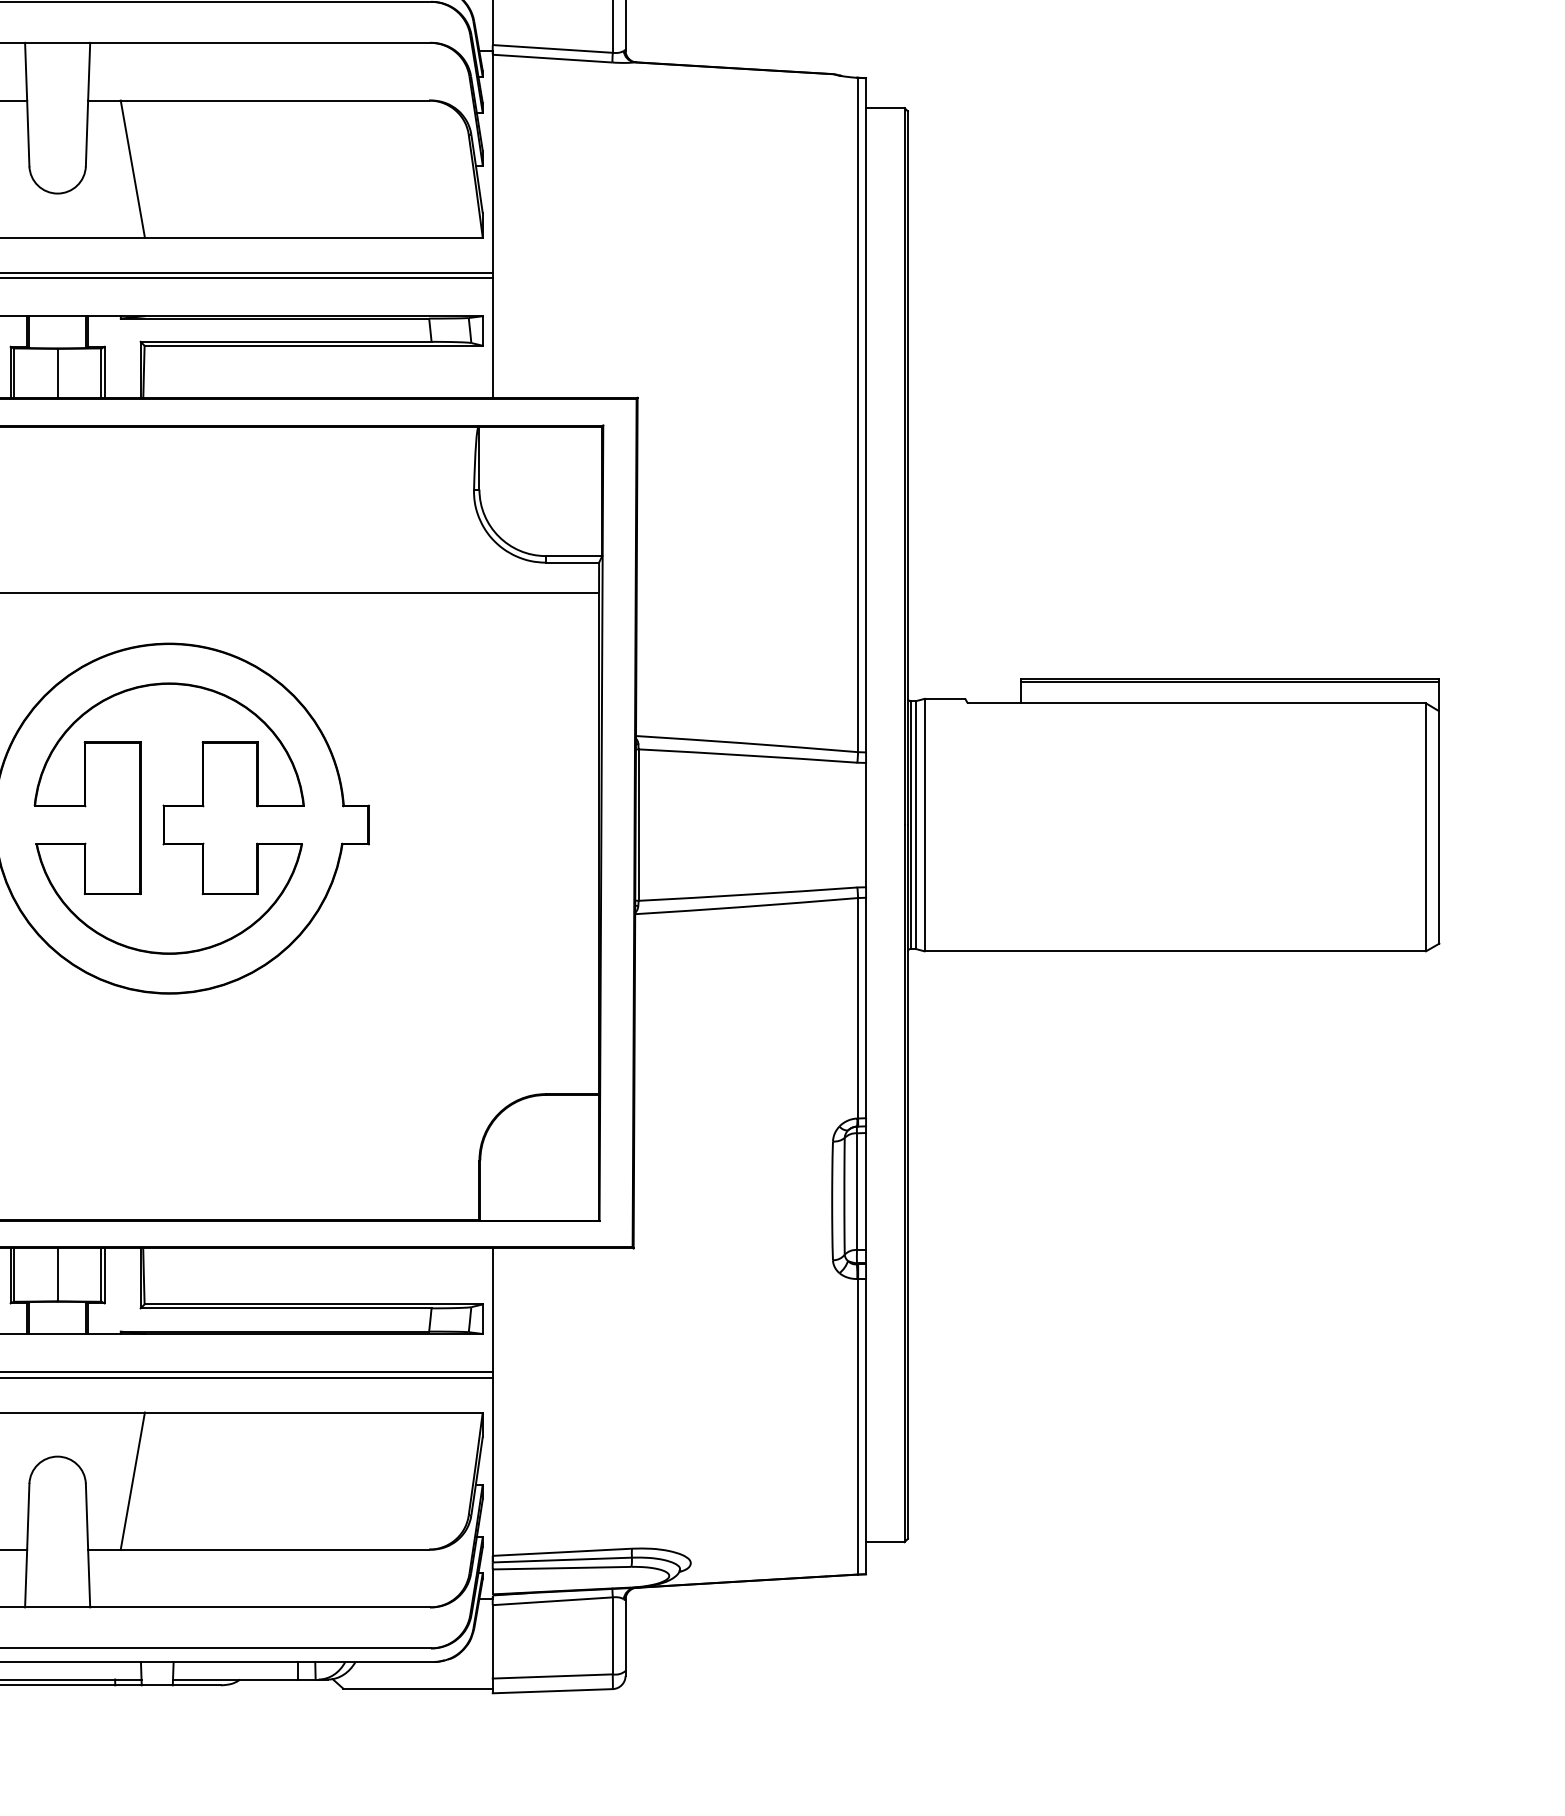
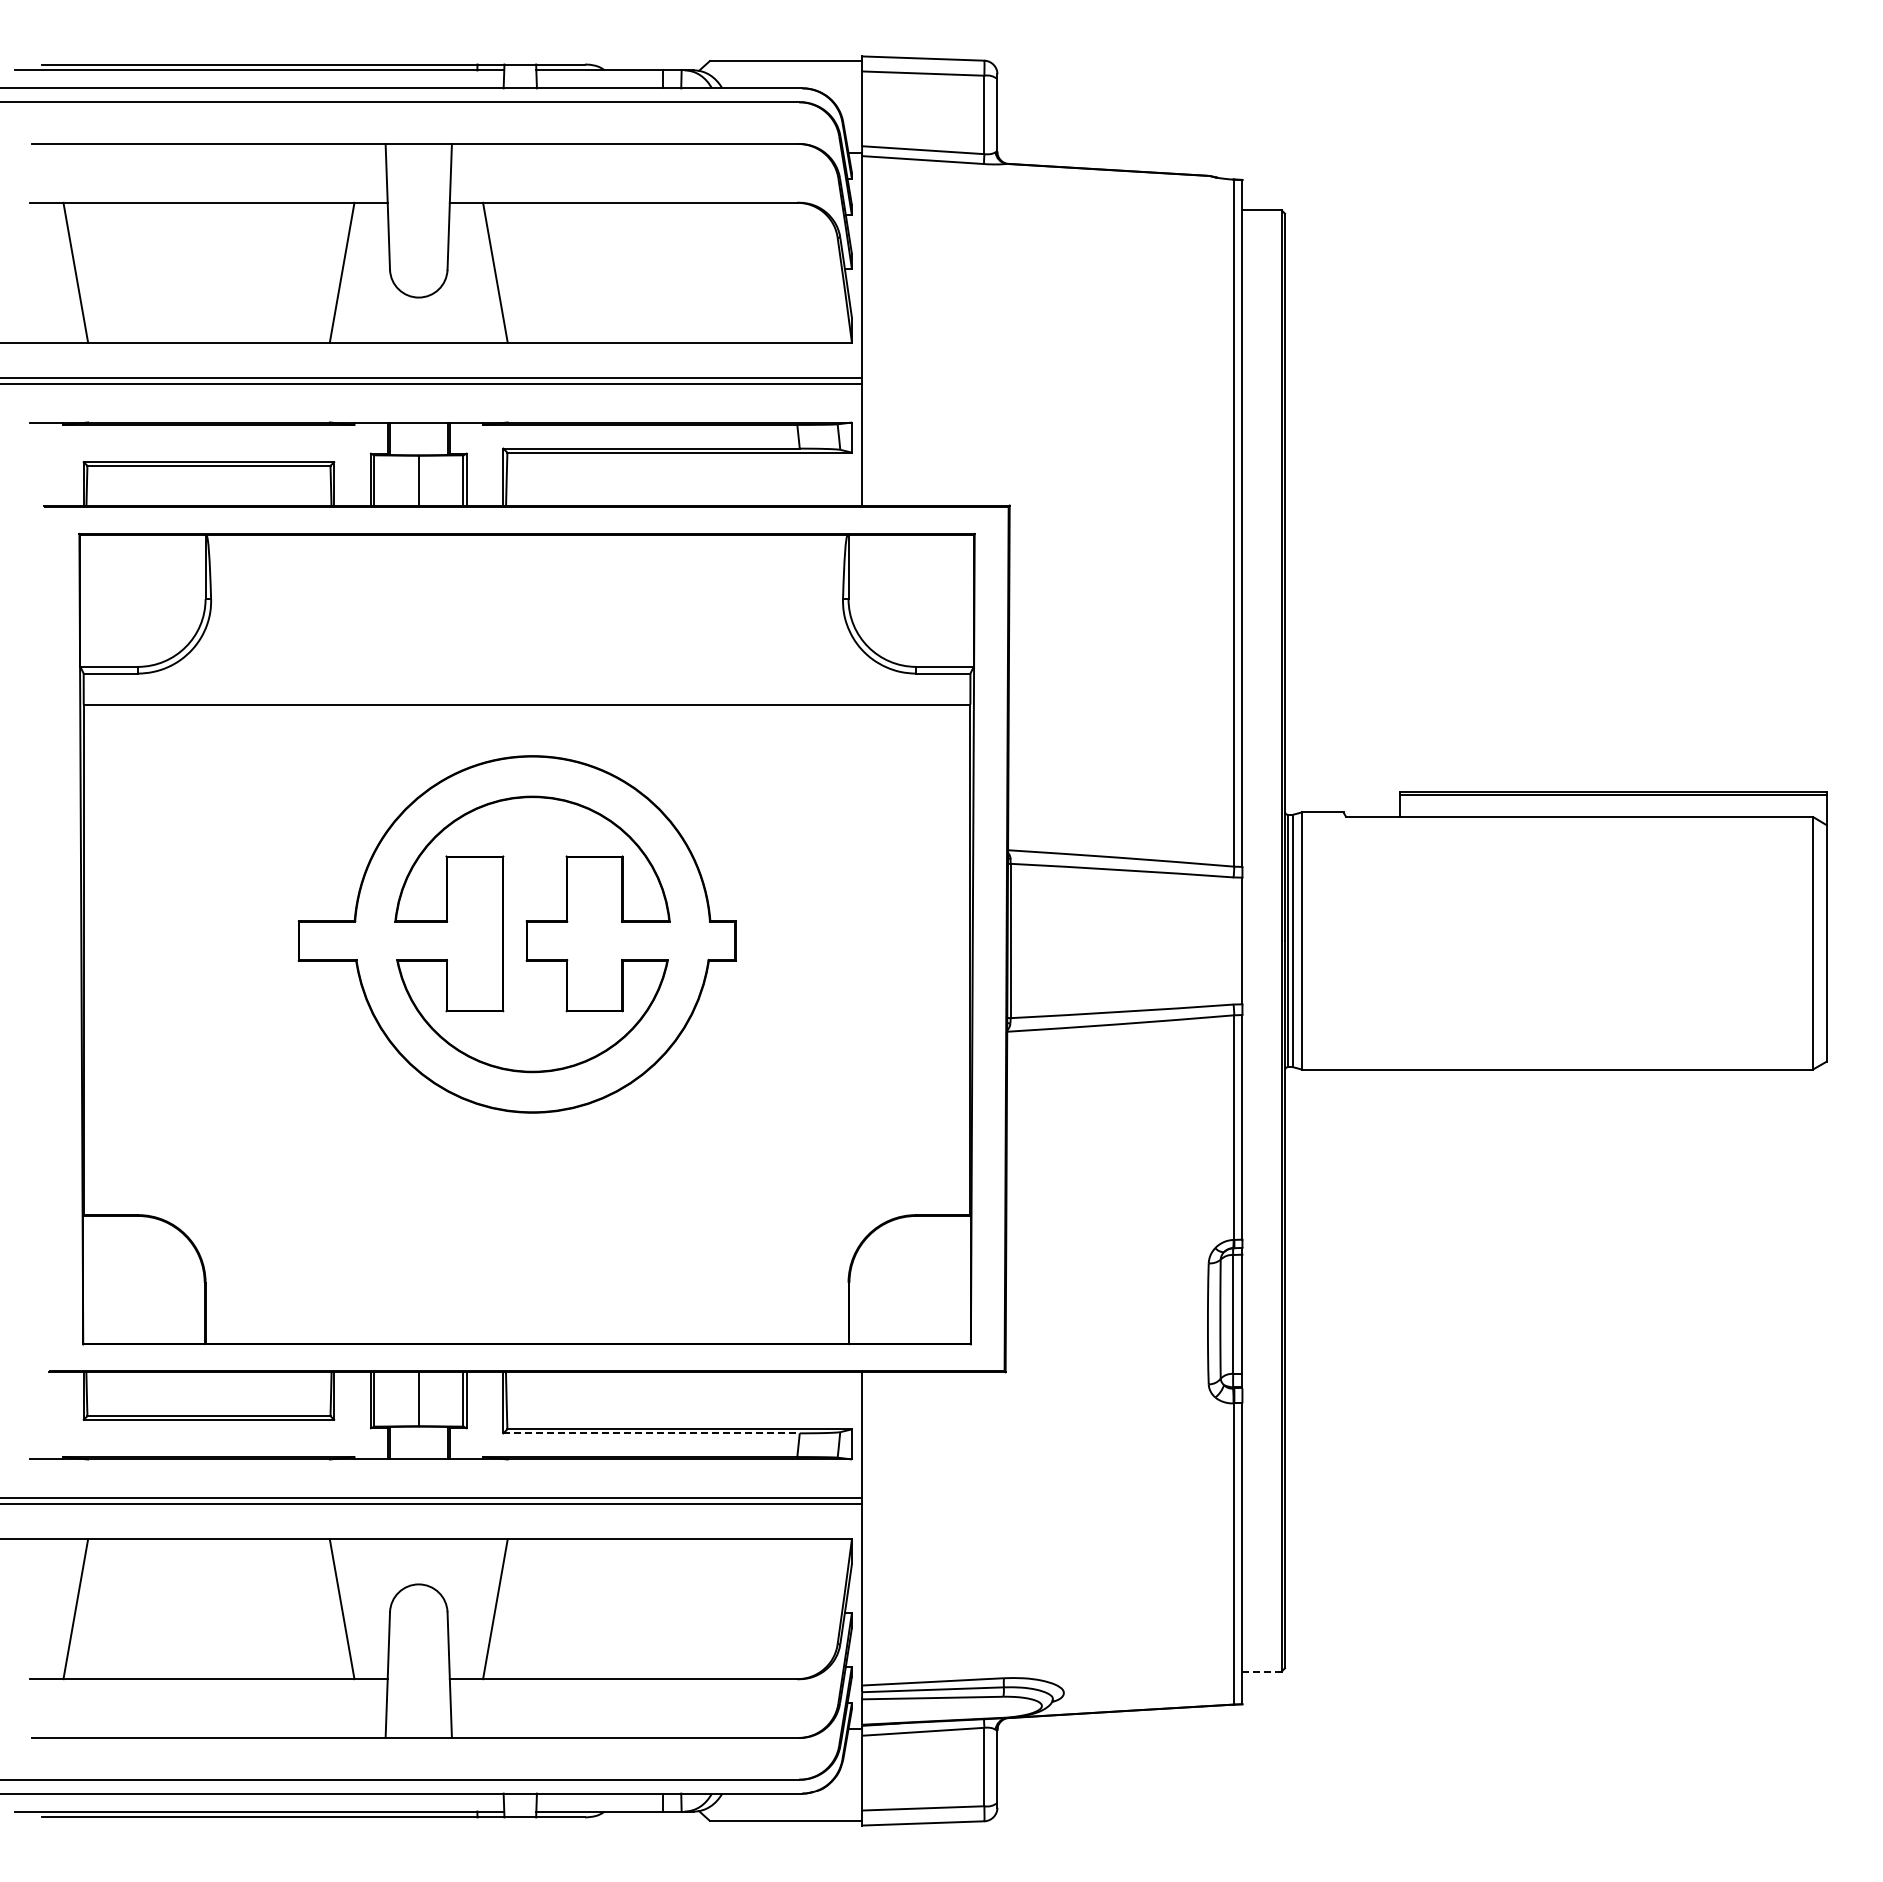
line: (287, 1308) -> (652, 1433), solid -> dashed
line: (885, 1542) -> (1262, 1671), solid -> dashed

